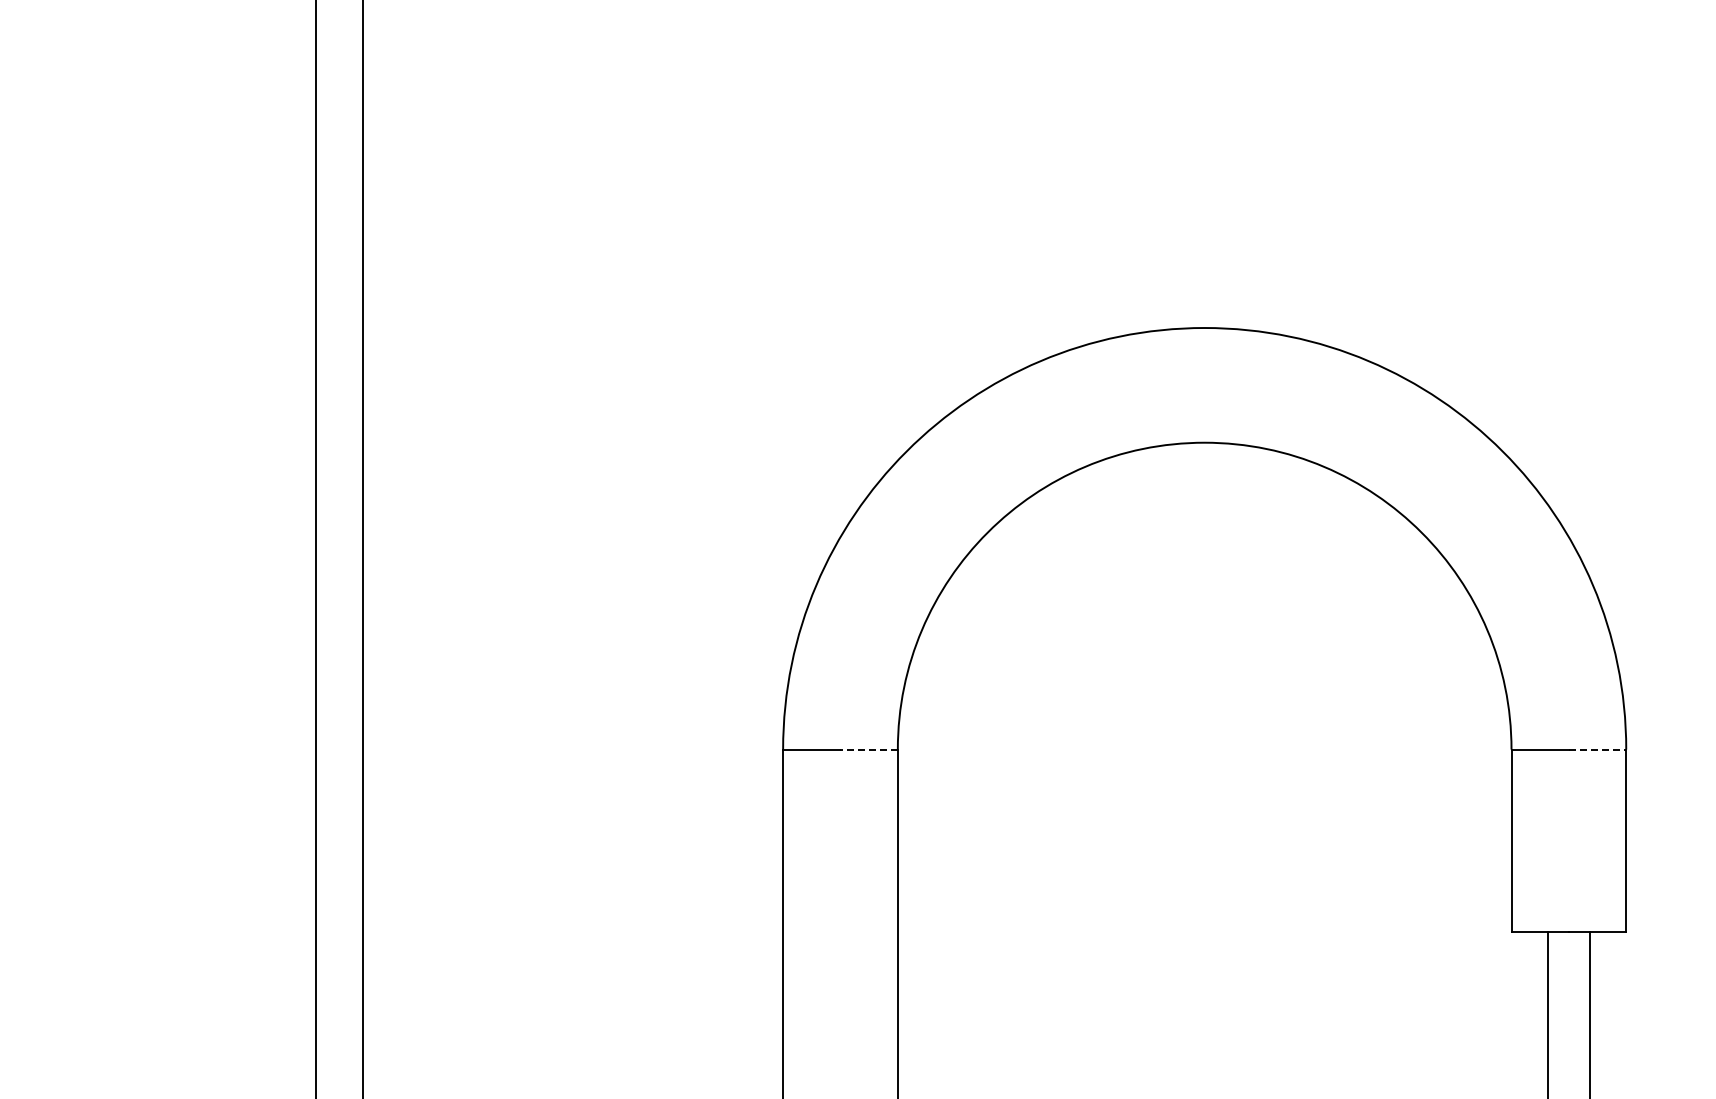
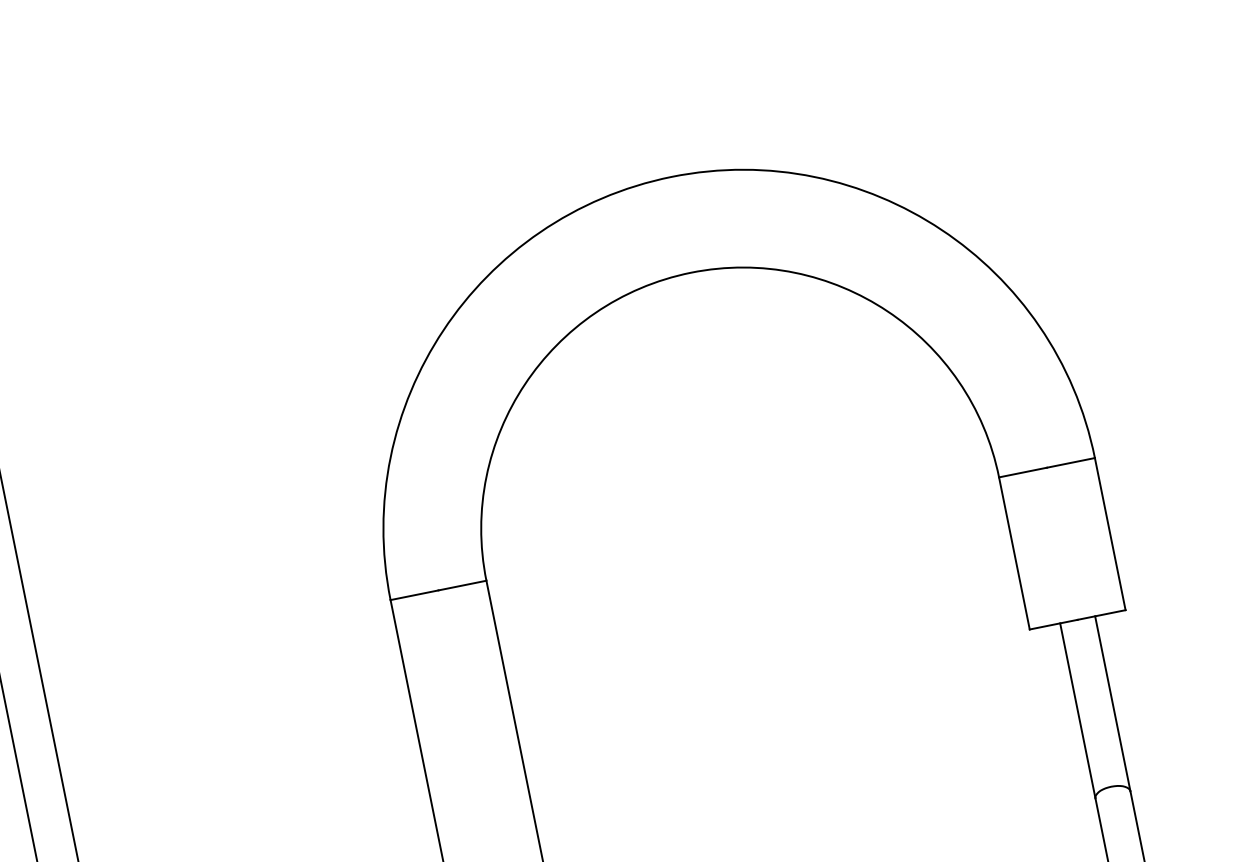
line: (869, 749) -> (462, 585), dashed -> solid
line: (1597, 749) -> (1070, 462), dashed -> solid

